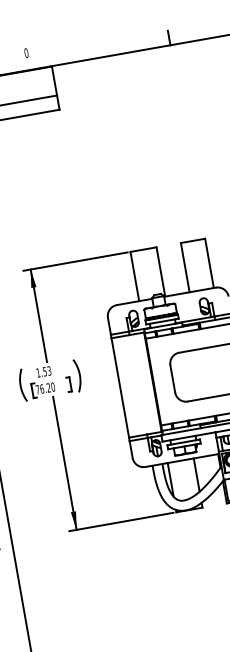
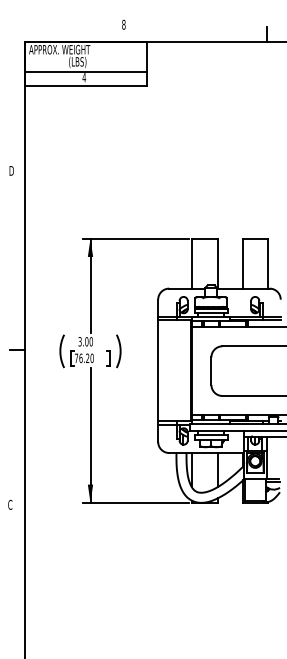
text: (26, 52) -> (123, 24), 0 -> 8
text: (43, 371) -> (85, 341), 1.53 -> 3.00

